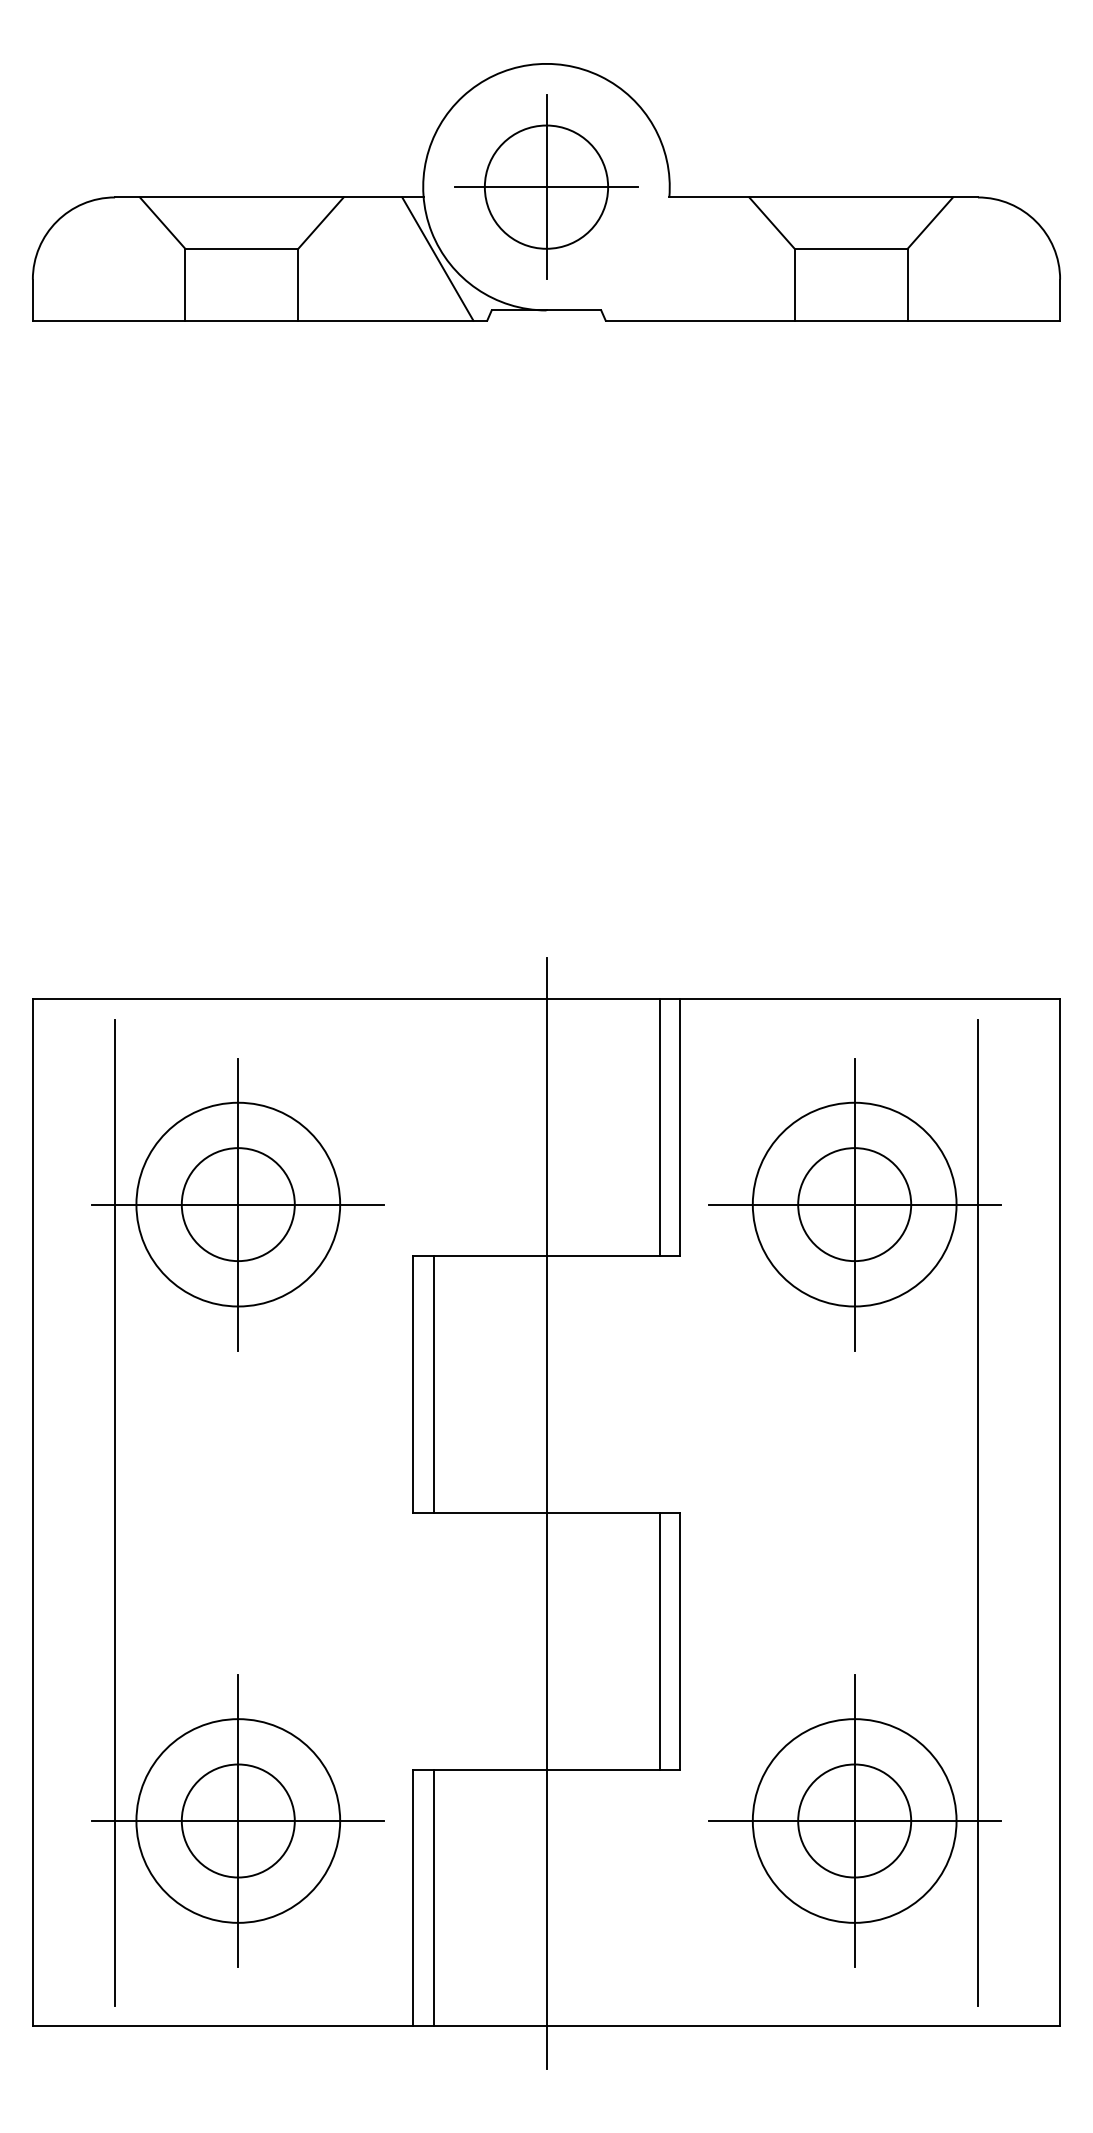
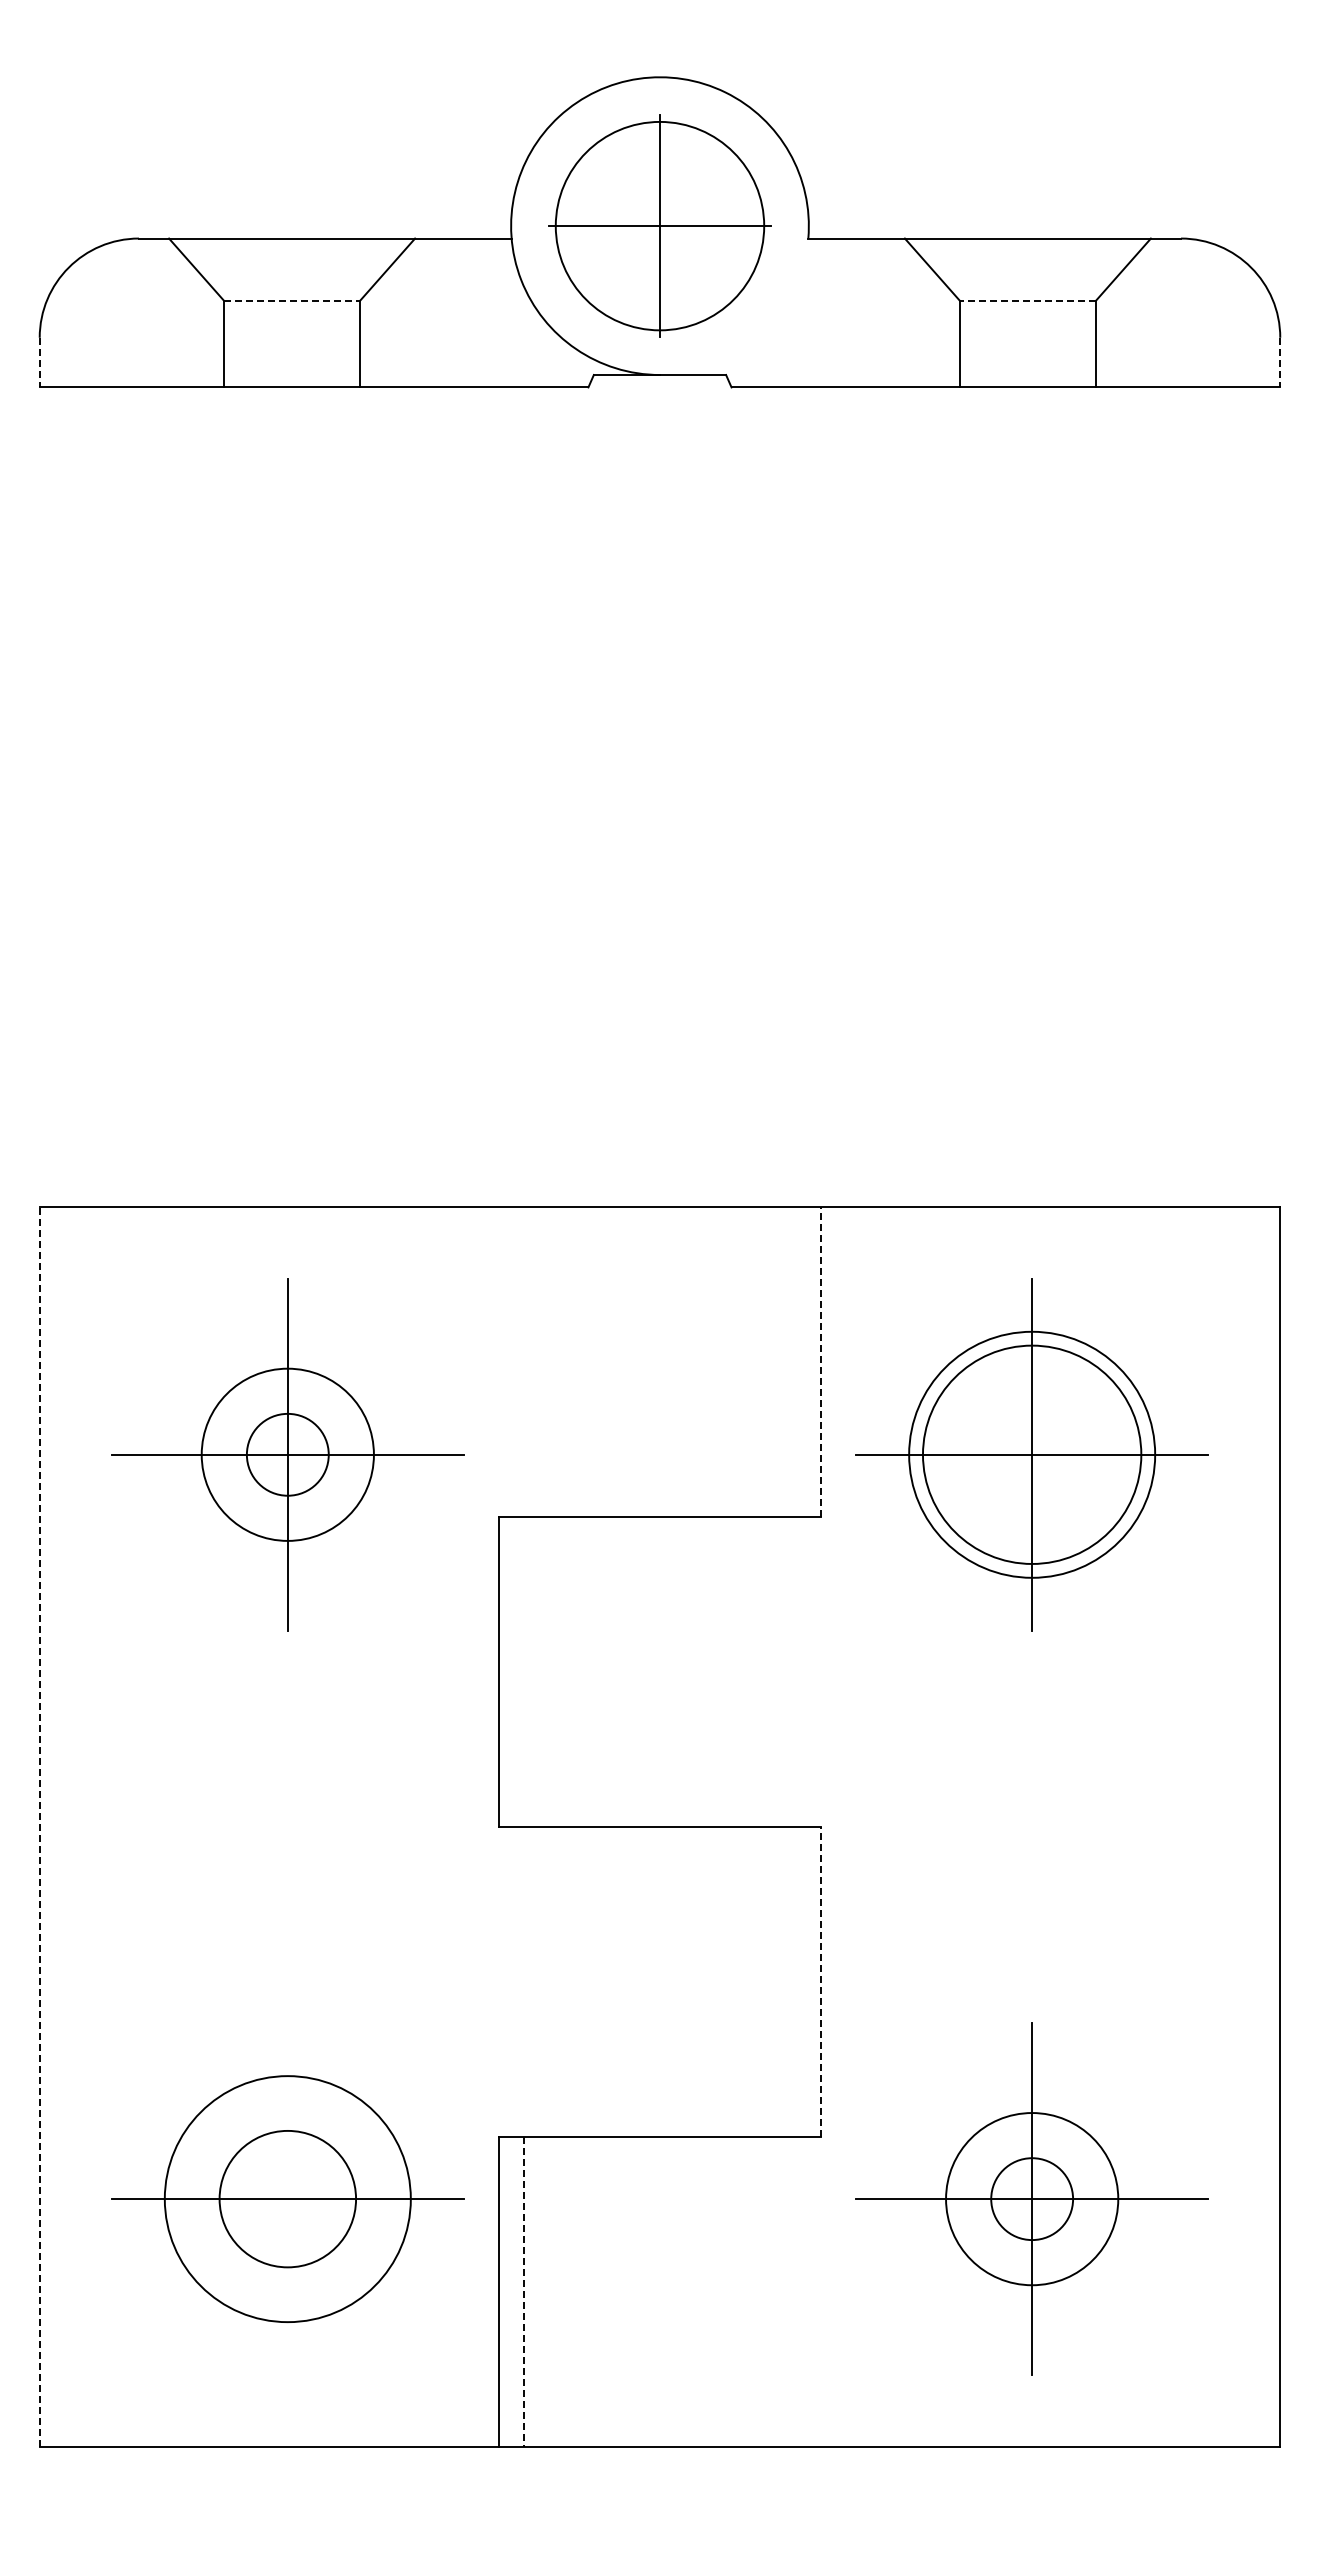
circle: (546, 186) -> (659, 225), size x1.4
line: (242, 248) -> (292, 300), solid -> dashed
line: (850, 248) -> (1027, 300), solid -> dashed
line: (437, 258) -> (528, 312), removed
line: (32, 300) -> (39, 362), solid -> dashed
line: (1060, 300) -> (1280, 362), solid -> dashed
line: (659, 1127) -> (796, 1361), removed
line: (680, 1127) -> (821, 1361), solid -> dashed
circle: (238, 1204) -> (287, 1454), size x0.6
circle: (238, 1204) -> (287, 1454), size x0.7
circle: (854, 1204) -> (1031, 1454), size x1.6
line: (433, 1384) -> (523, 1671), removed
line: (32, 1512) -> (39, 1826), solid -> dashed
line: (114, 1512) -> (138, 1826), removed
line: (978, 1512) -> (1181, 1826), removed
line: (546, 1513) -> (660, 1827), removed
line: (659, 1640) -> (796, 1981), removed
line: (680, 1640) -> (821, 1981), solid -> dashed
line: (238, 1820) -> (287, 2198), removed
circle: (854, 1820) -> (1031, 2198), size x0.6
circle: (854, 1821) -> (1032, 2199), size x0.7
line: (433, 1898) -> (523, 2292), solid -> dashed

